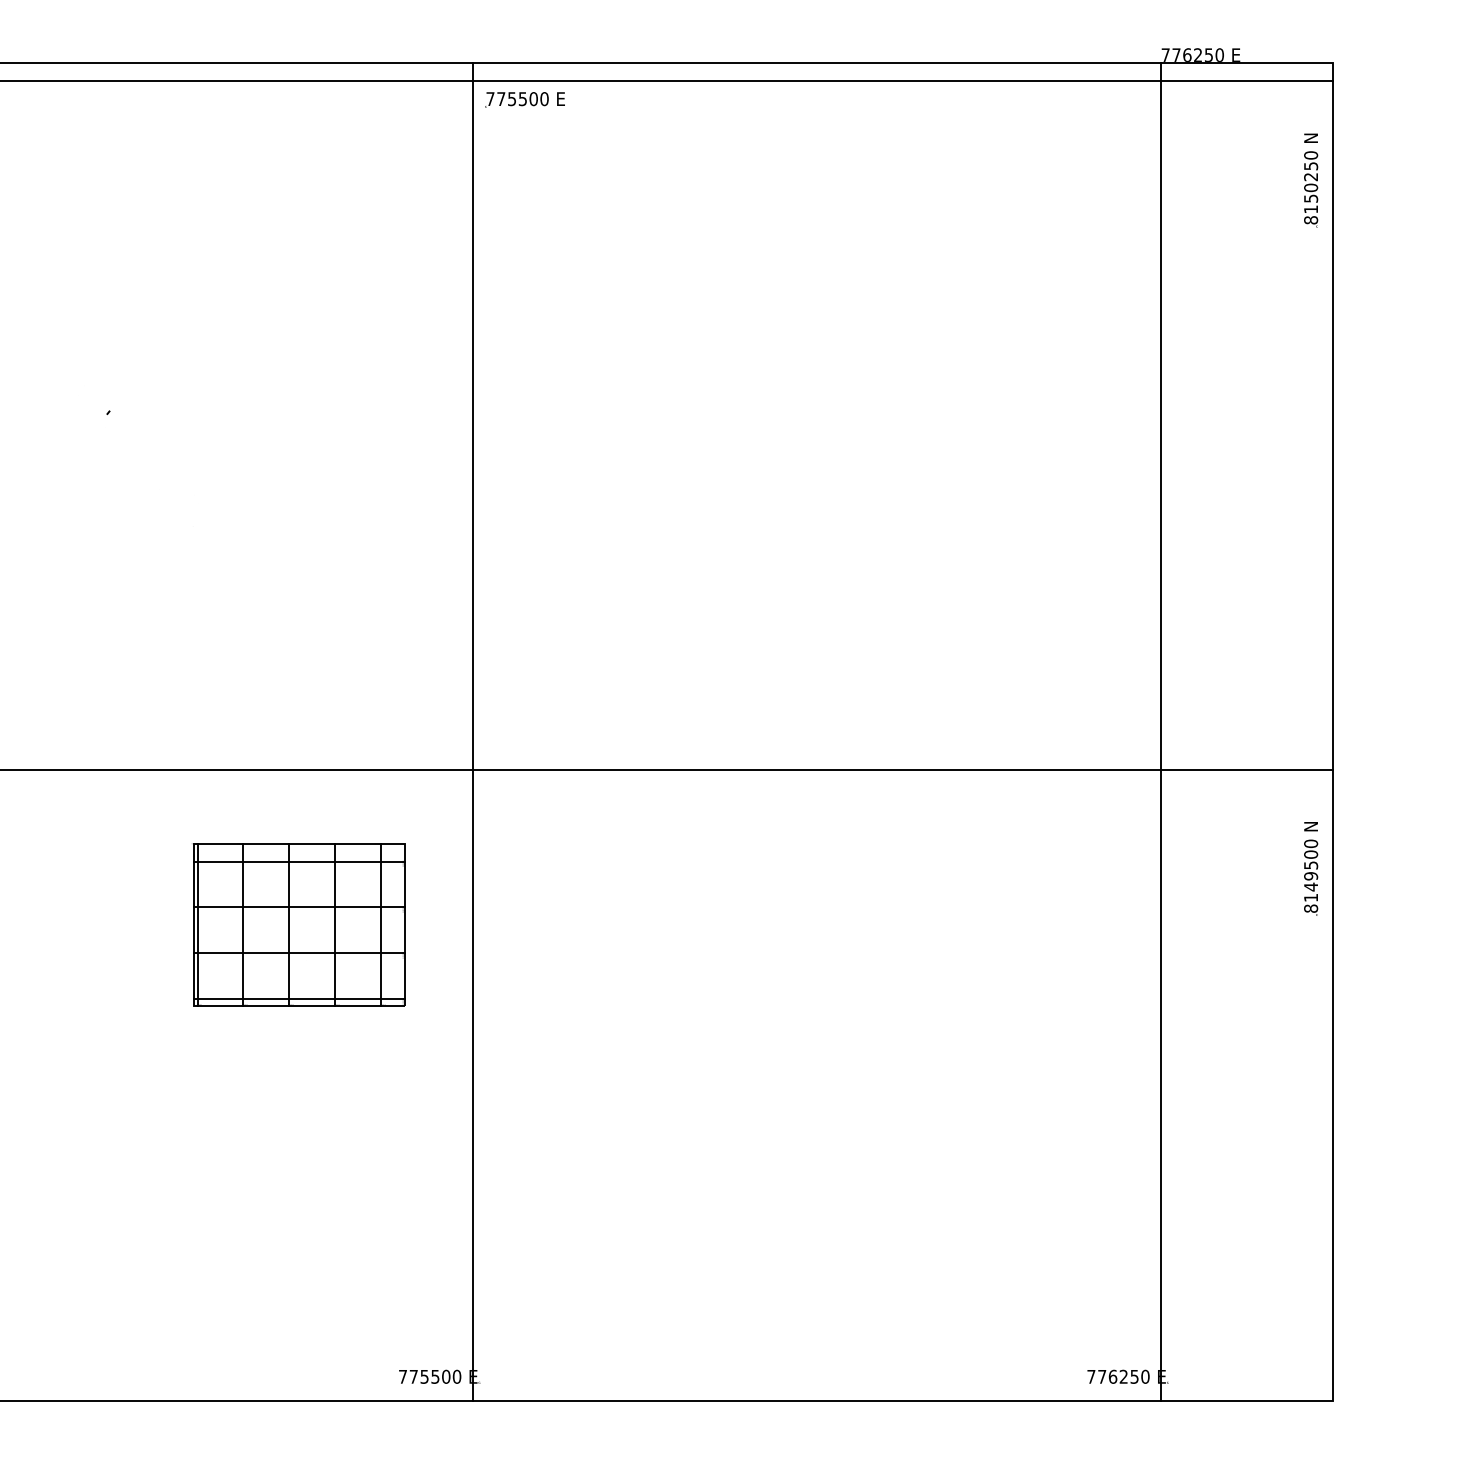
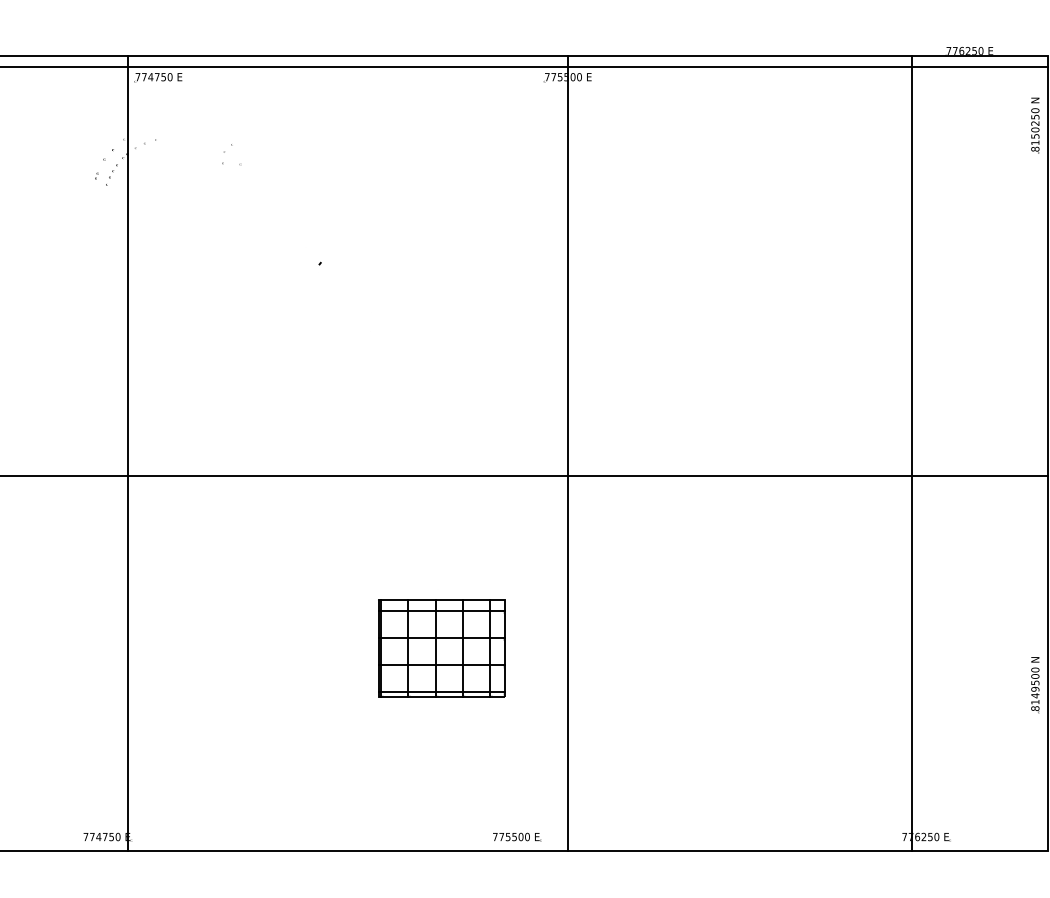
line: (472, 731) -> (567, 453), moved
line: (1161, 731) -> (912, 453), moved
part: (1311, 869) -> (1035, 685), moved
part: (299, 925) -> (441, 648), moved

